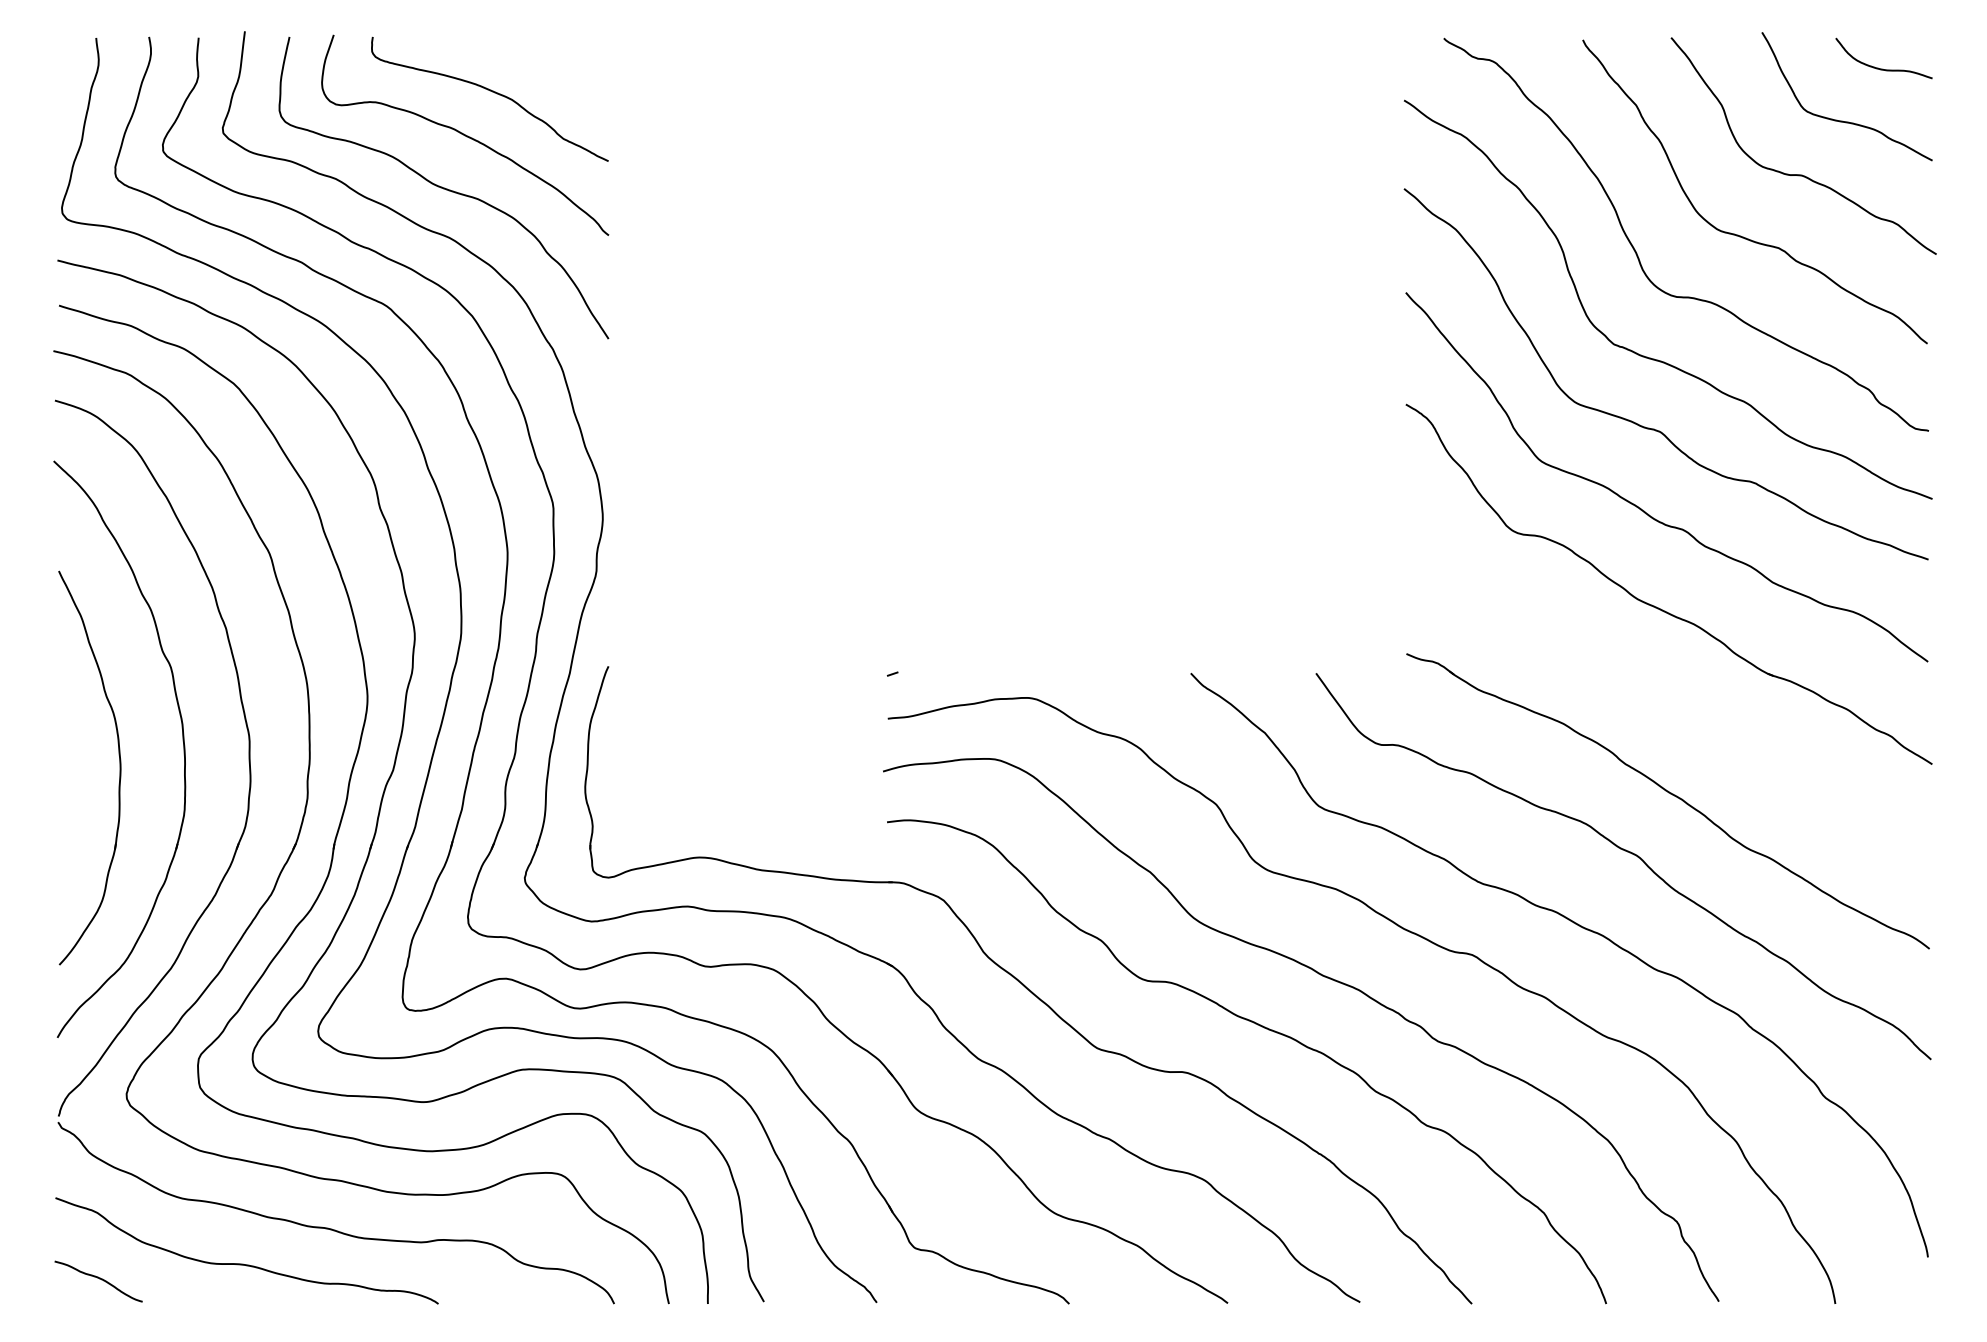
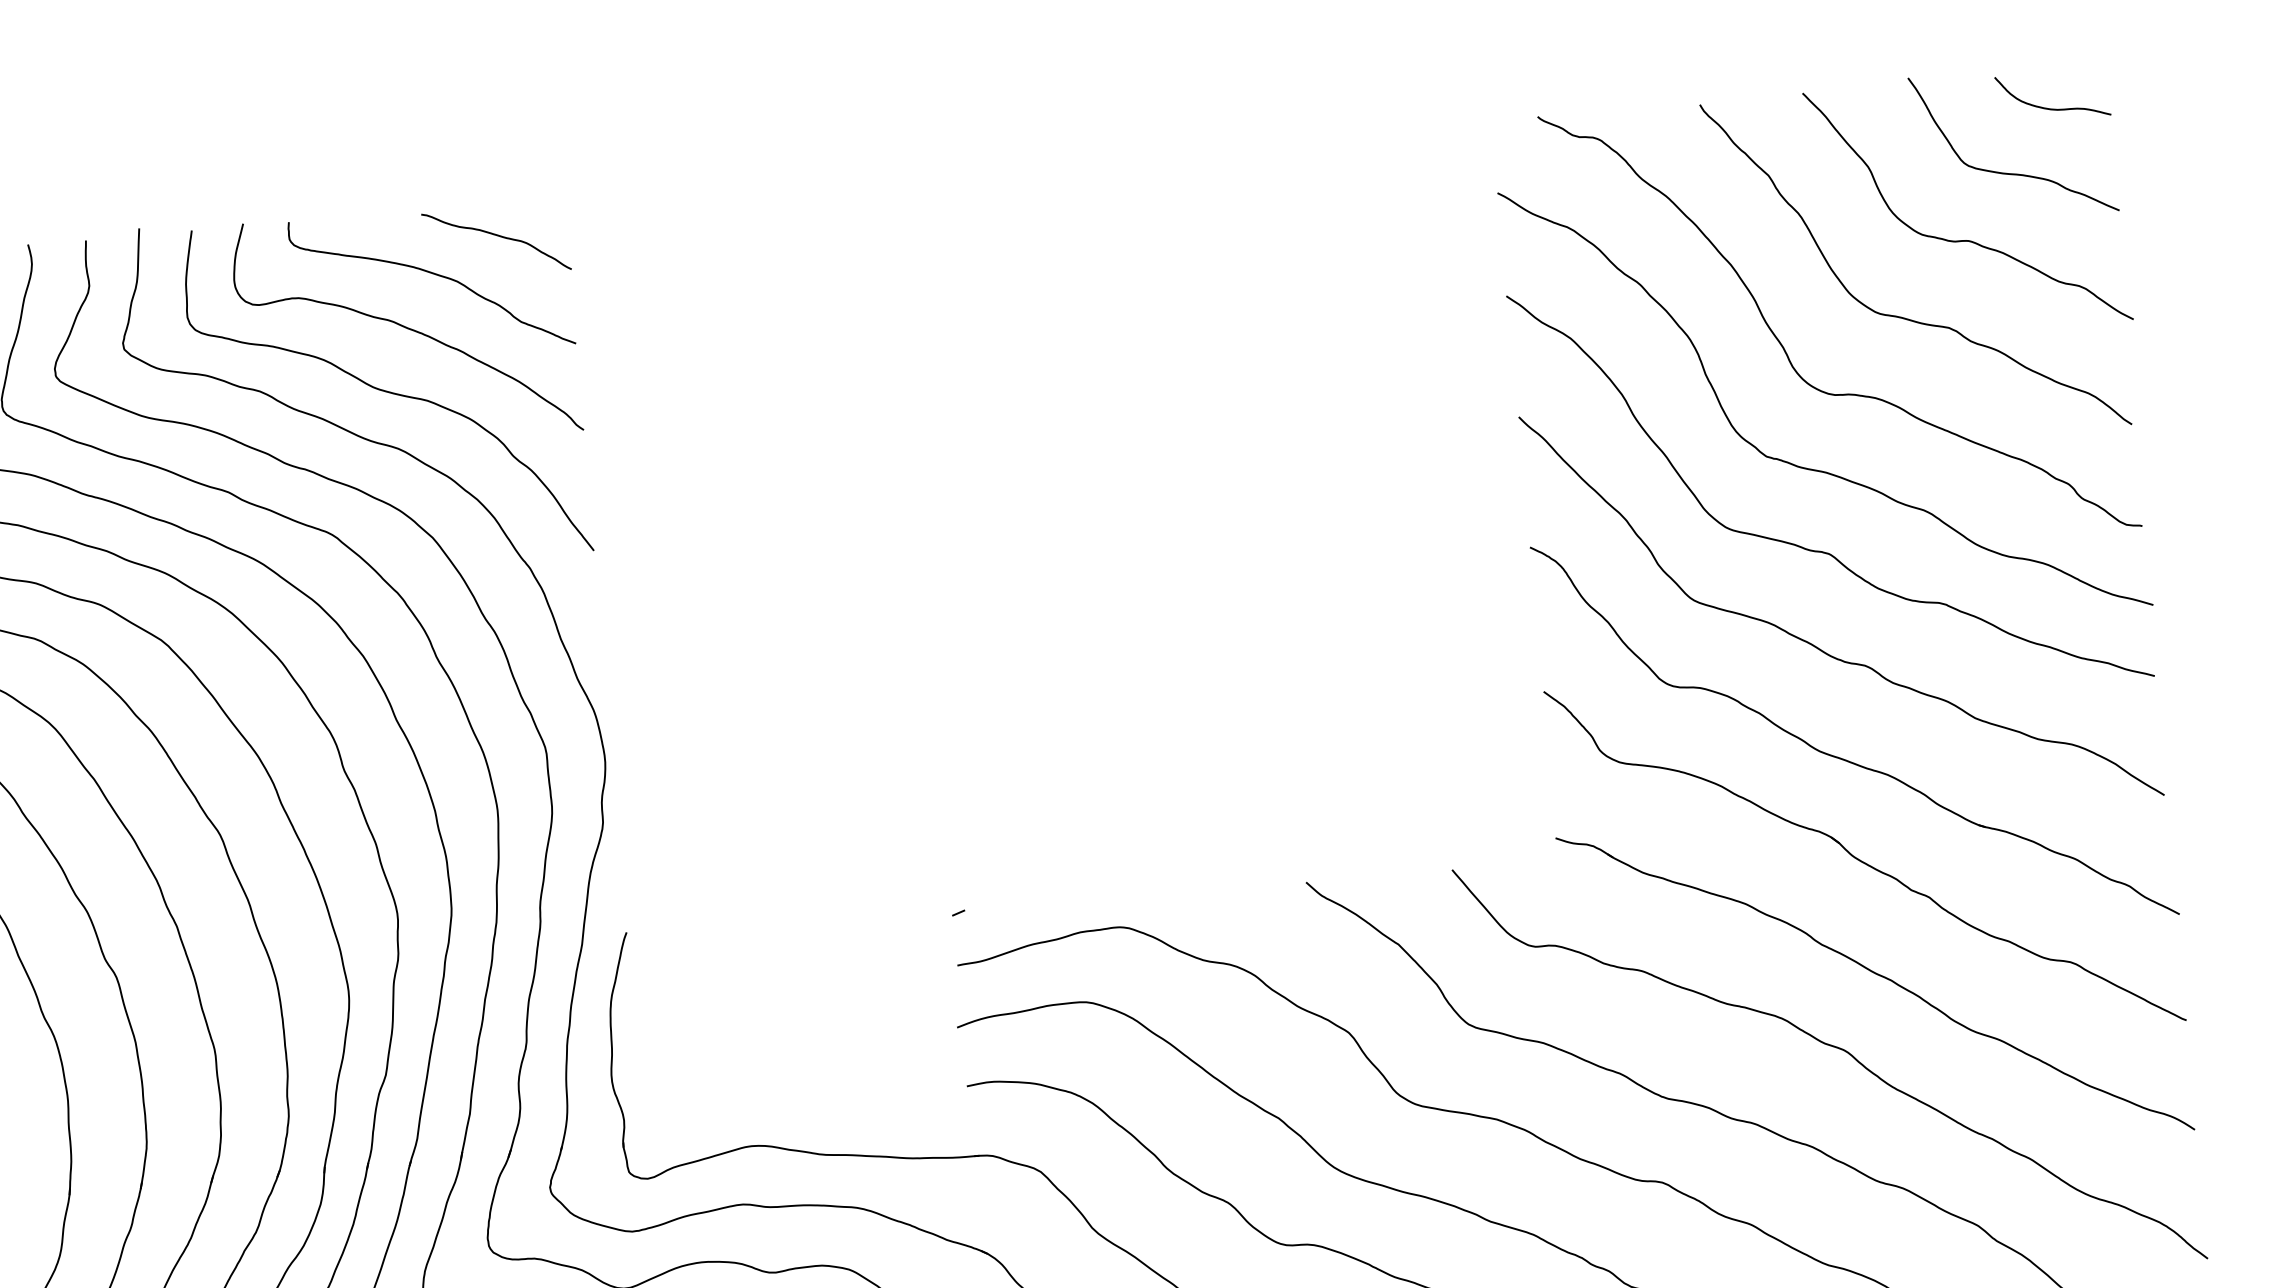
curve: (549, 64) -> (497, 236), added
part: (1668, 691) -> (1864, 855), added

